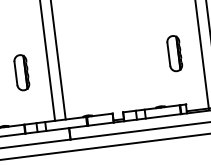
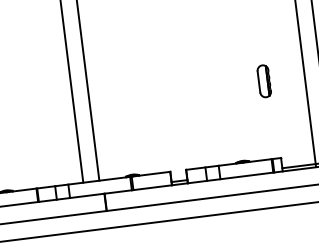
part: (174, 53) -> (263, 80), size x0.6
part: (21, 72) -> (32, 109), removed

